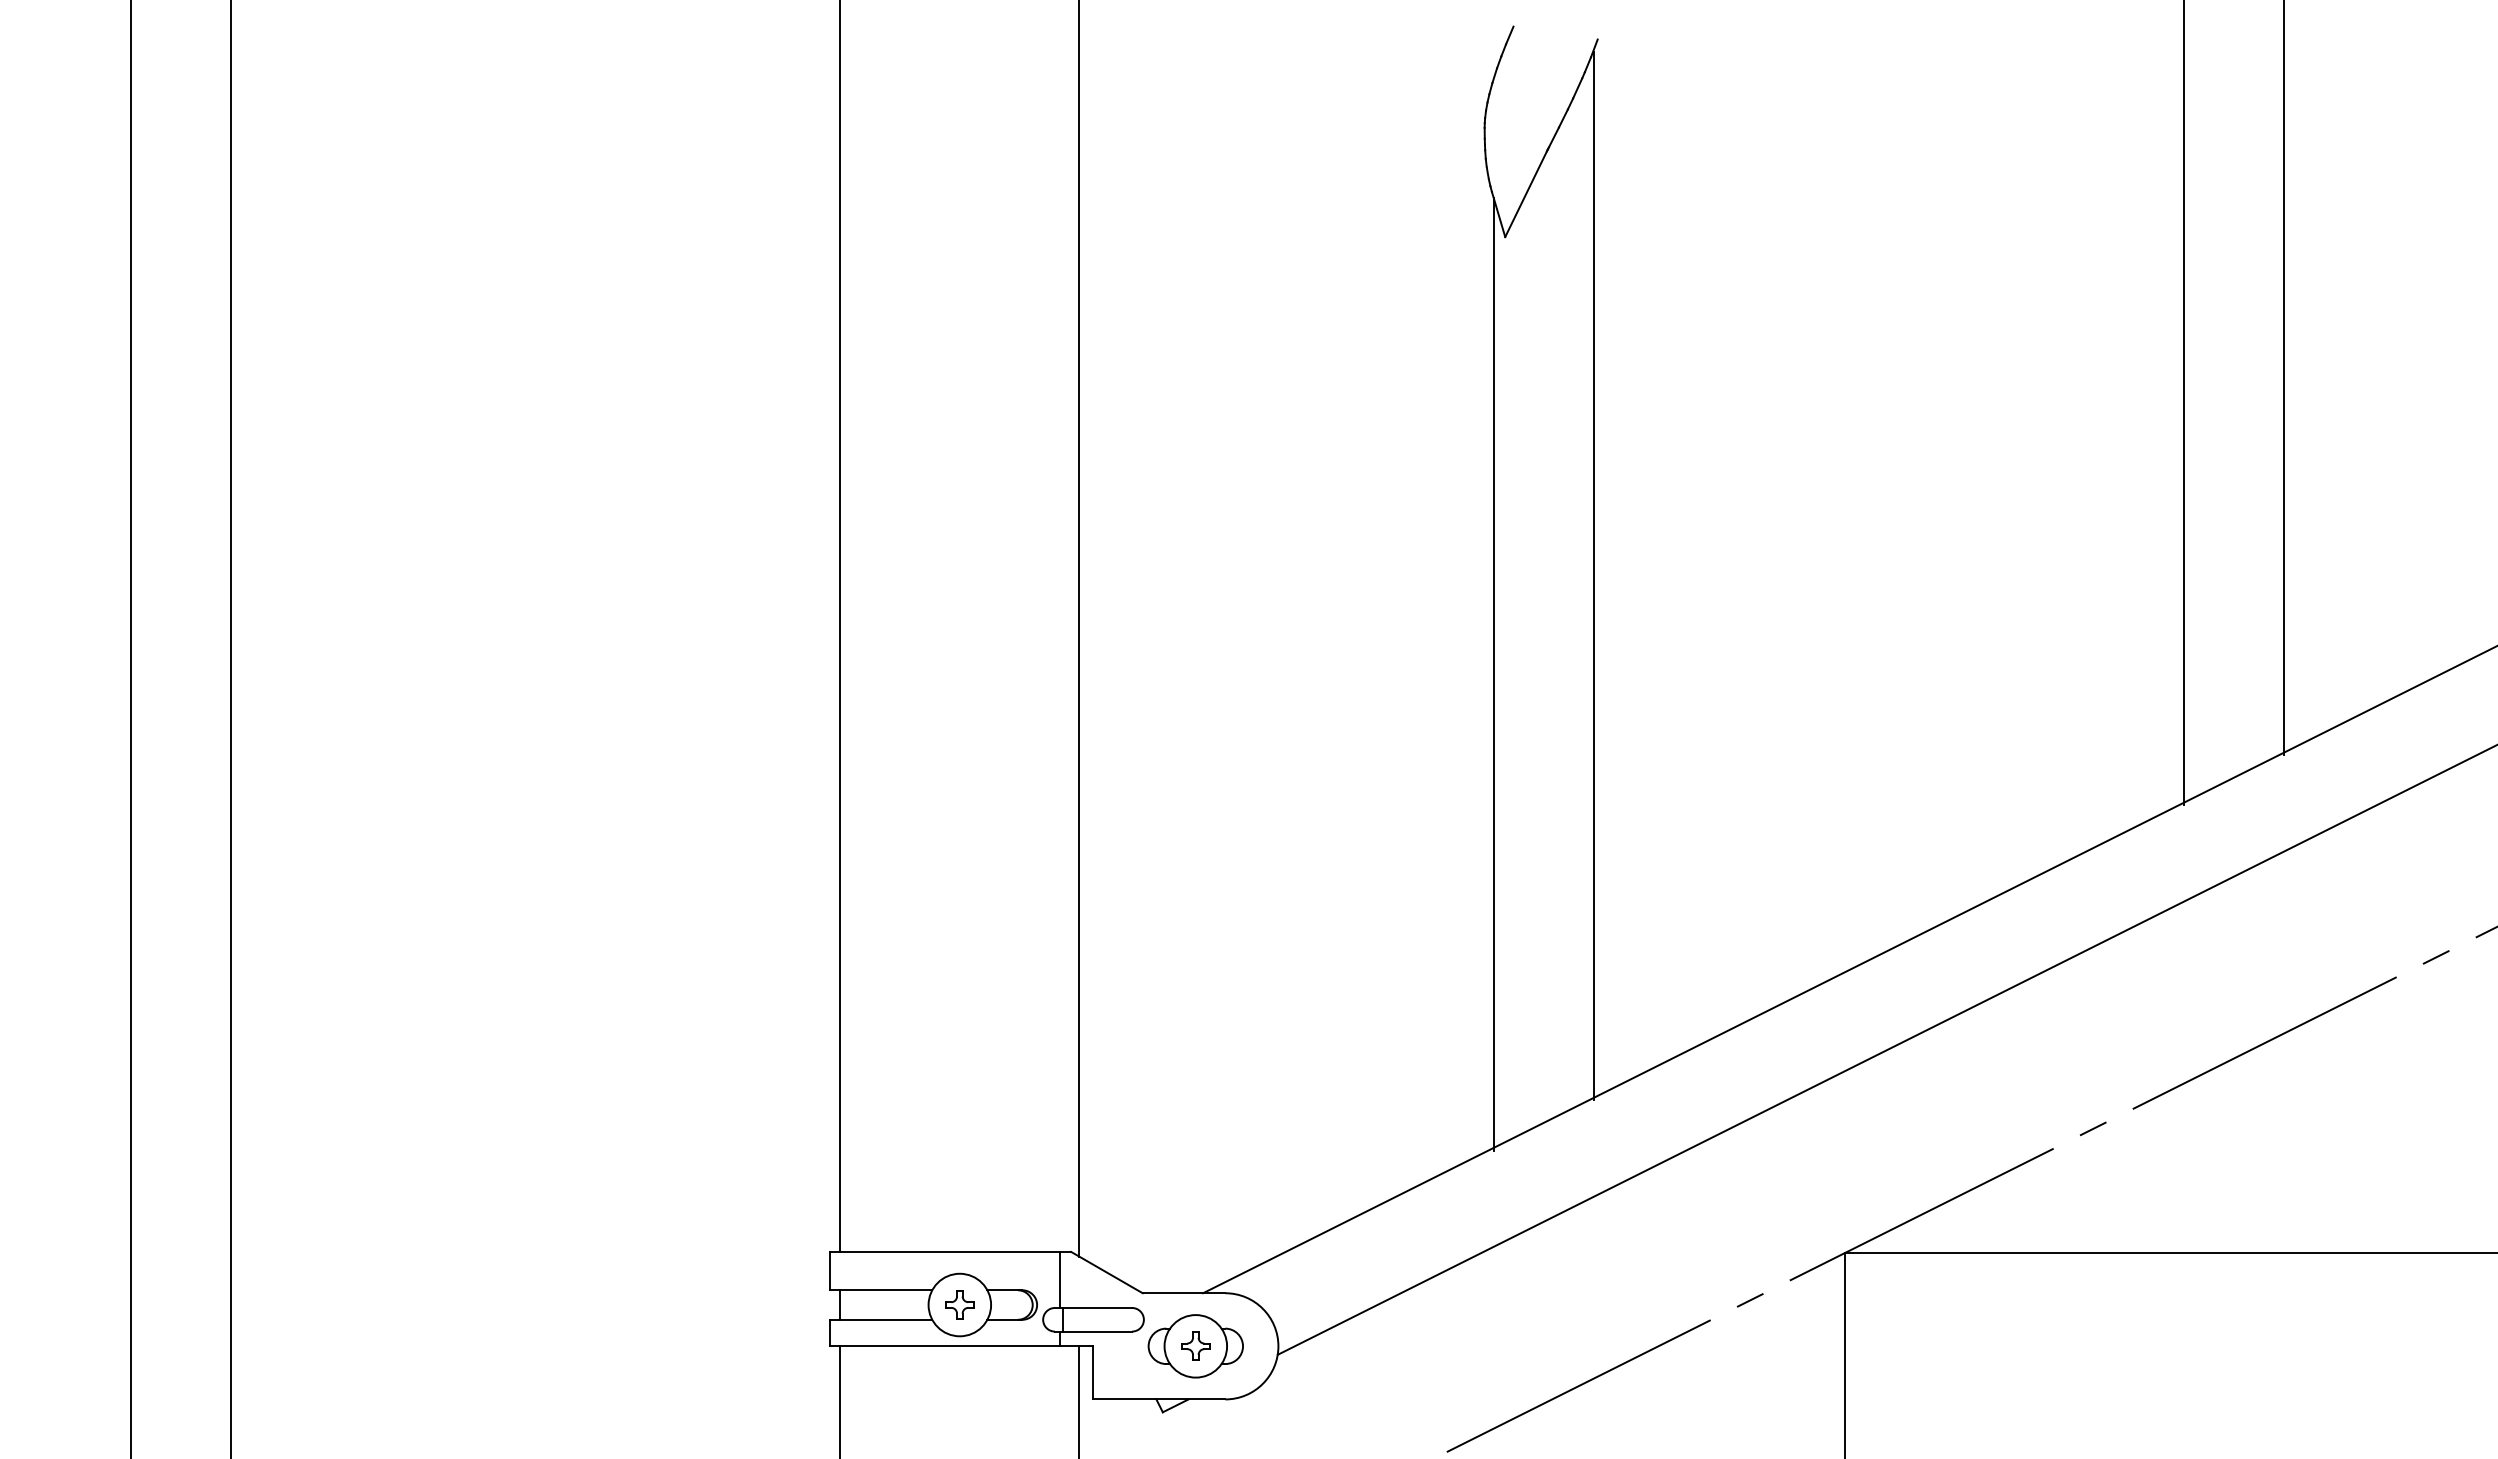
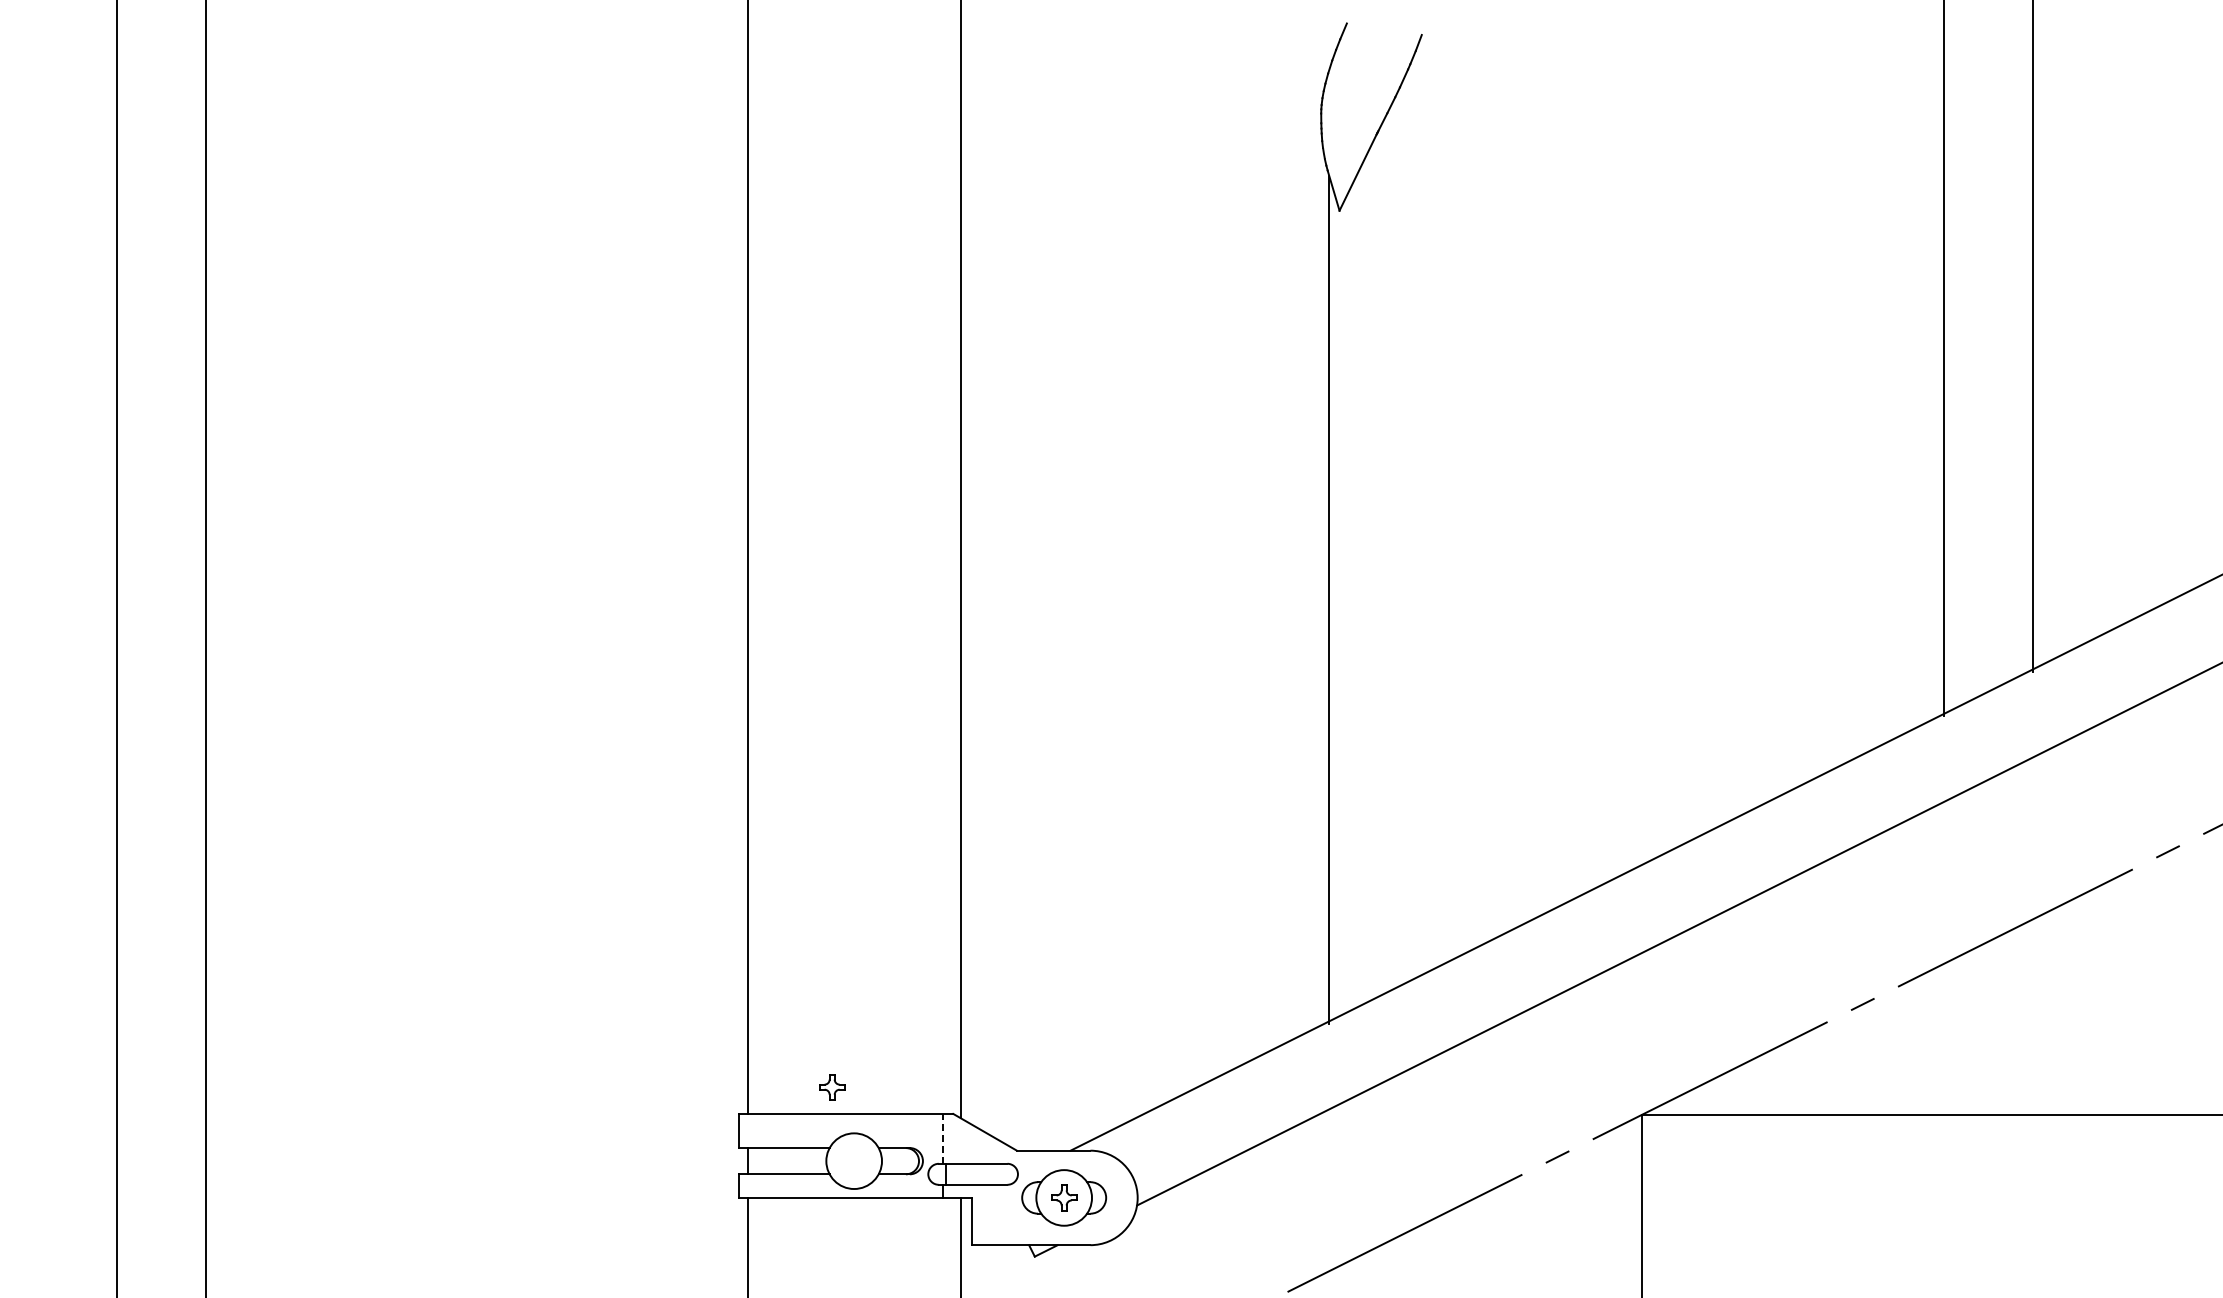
line: (1593, 576) -> (1418, 512), removed
line: (1060, 1279) -> (943, 1138), solid -> dashed
part: (960, 1305) -> (832, 1087), moved

